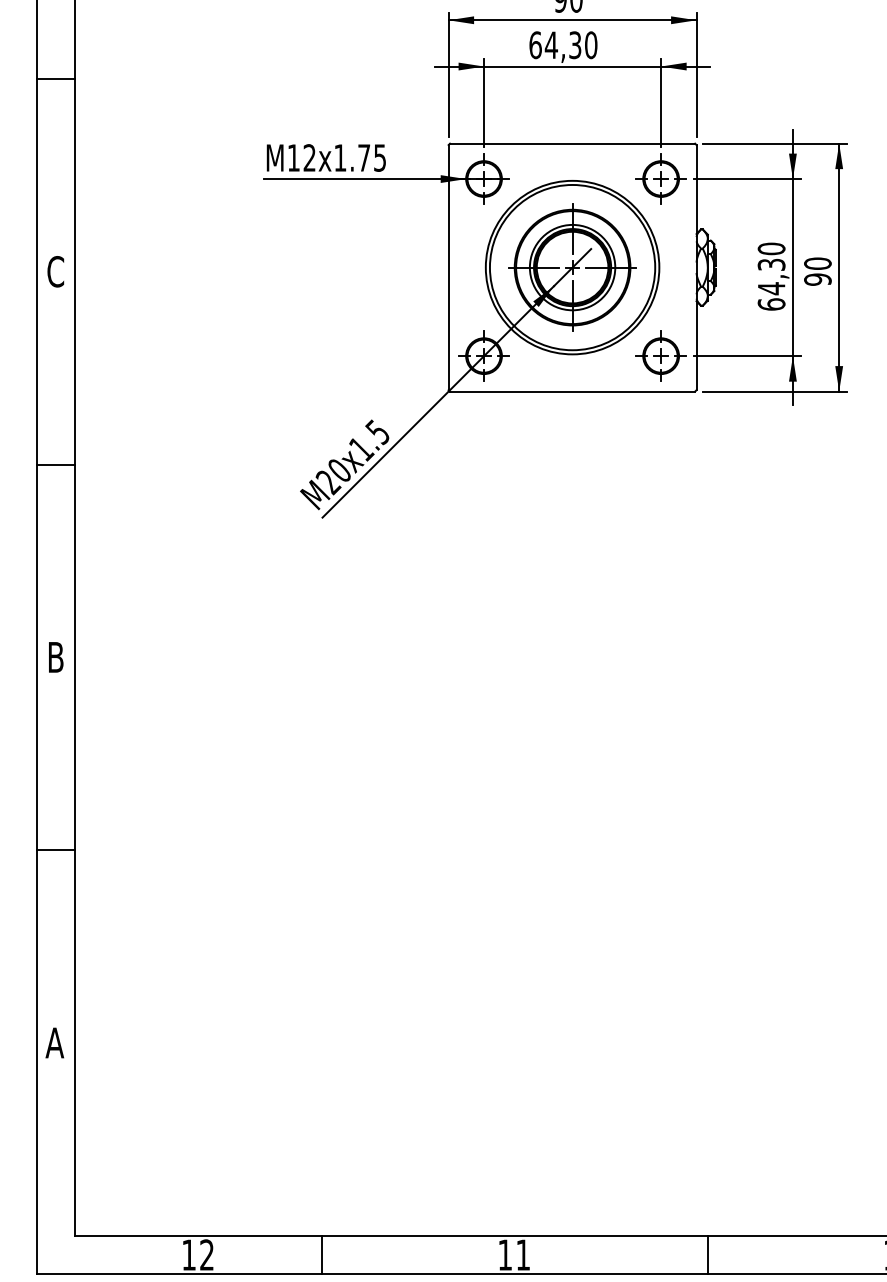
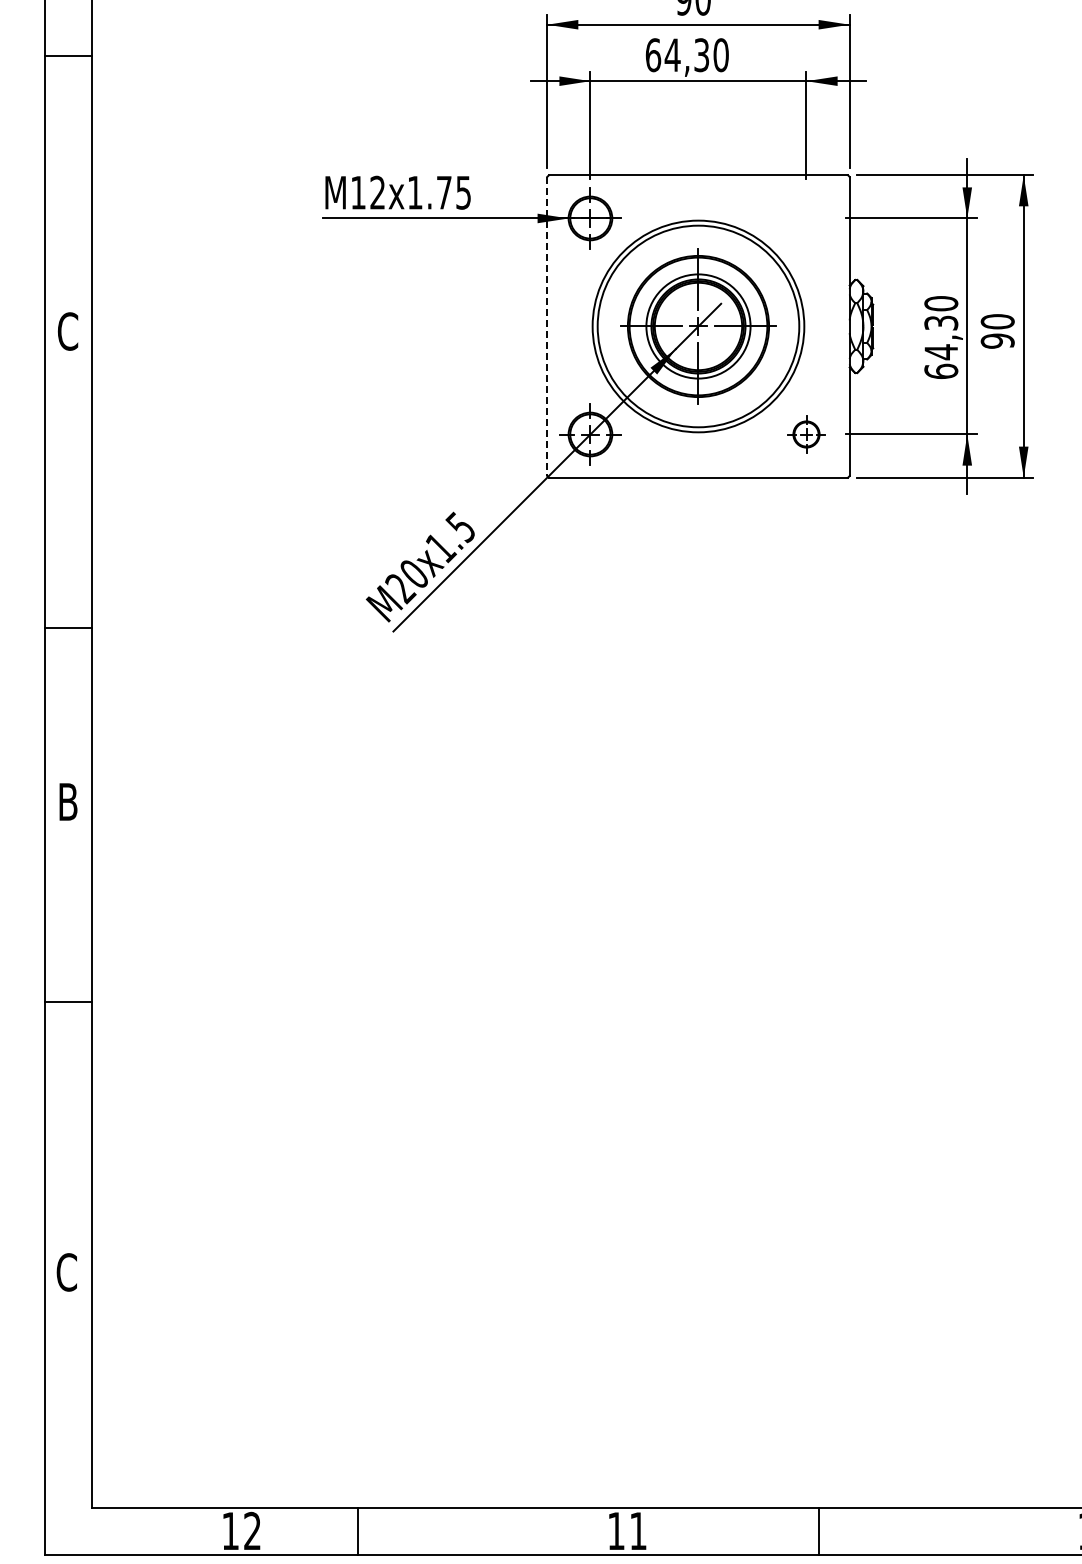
line: (55, 79) -> (67, 56), moved
part: (661, 179) -> (806, 218), removed
line: (448, 267) -> (547, 326), solid -> dashed
part: (661, 356) -> (806, 434), size x0.6
line: (55, 464) -> (67, 627), moved
line: (55, 850) -> (67, 1002), moved
text: (54, 1043) -> (66, 1272), A -> C
line: (321, 1254) -> (357, 1530), moved
line: (707, 1254) -> (819, 1530), moved

